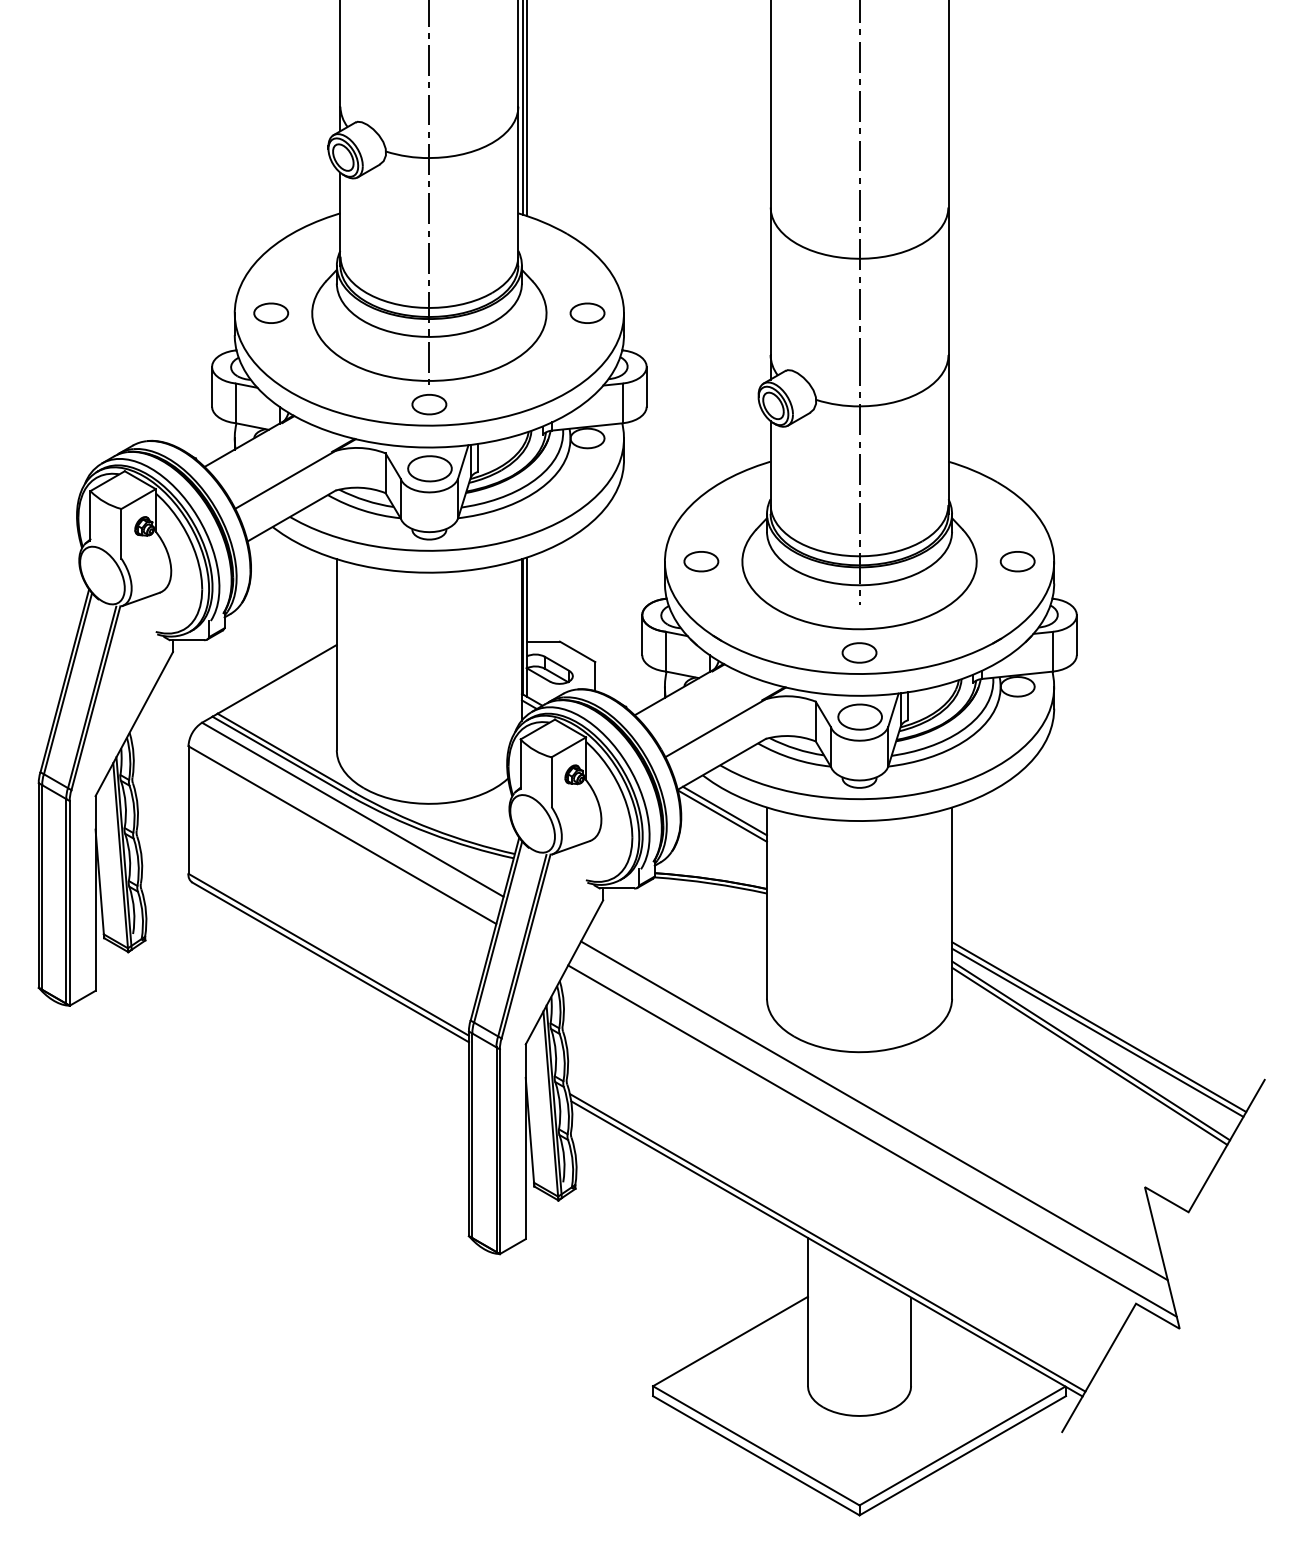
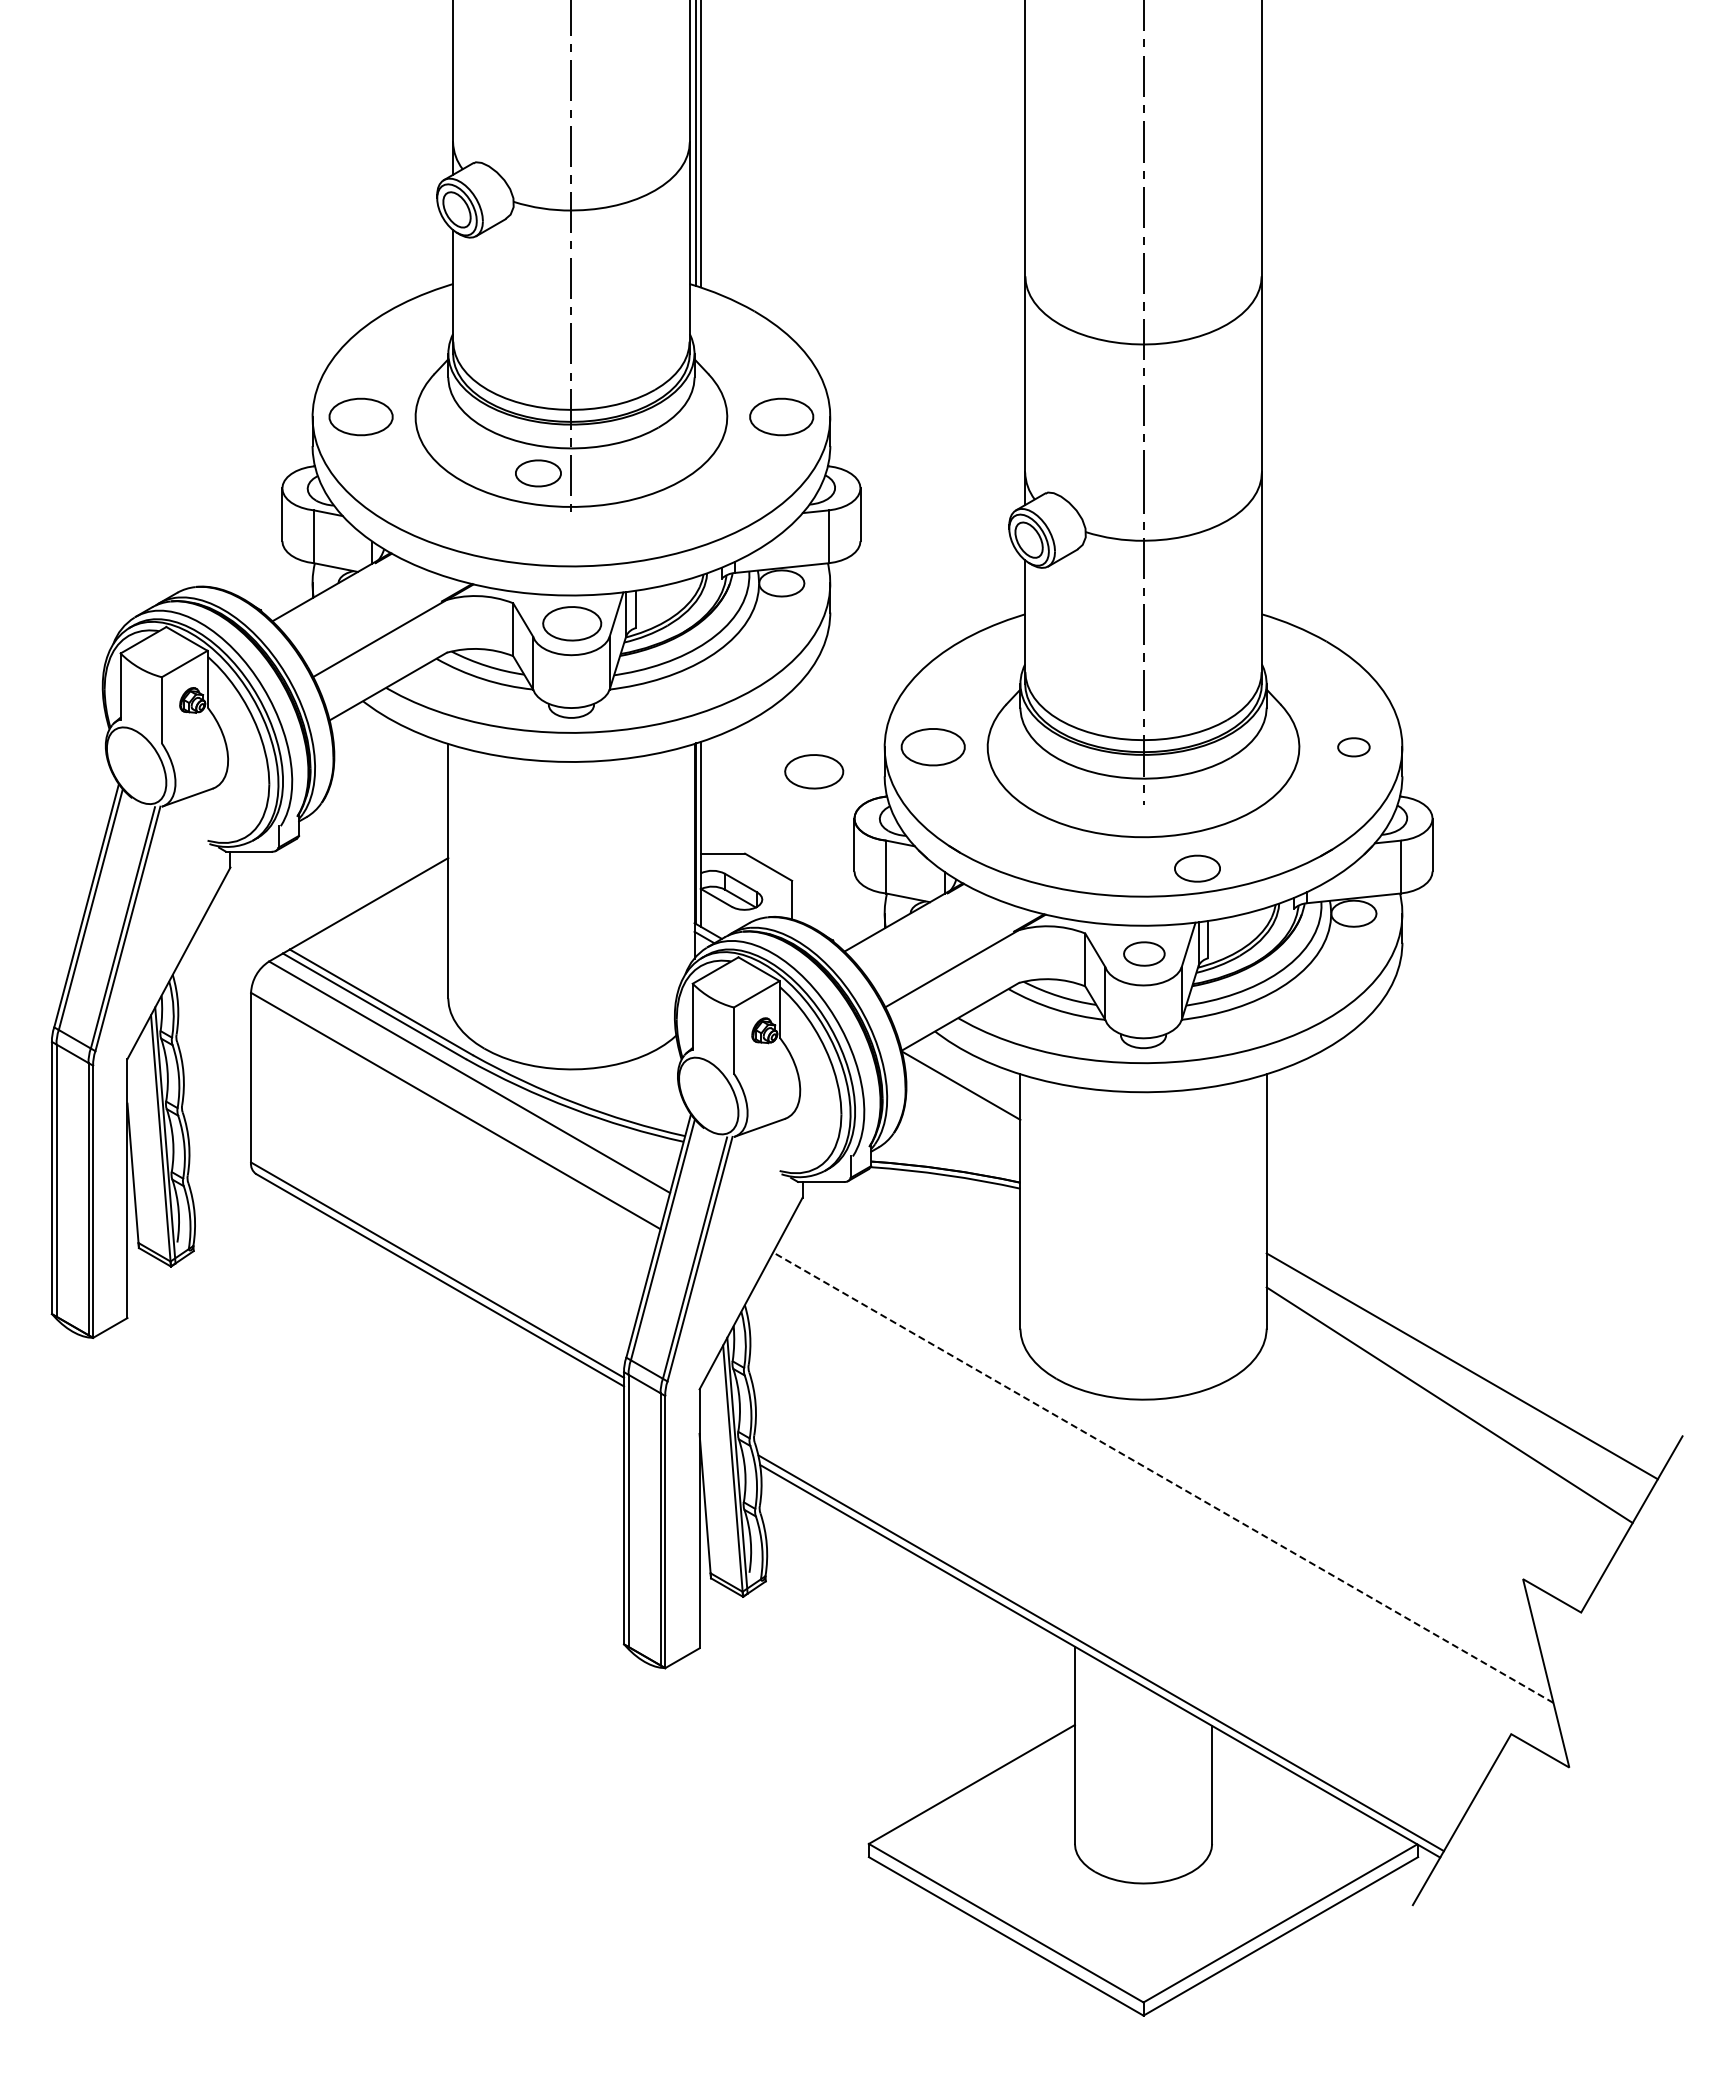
part: (270, 312) -> (360, 416), size x1.4
part: (587, 312) -> (781, 416), size x1.4
part: (429, 404) -> (538, 473), moved
part: (700, 561) -> (932, 747), size x1.4
part: (1017, 561) -> (1353, 747), size x0.7
part: (612, 579) -> (814, 771), added
part: (859, 652) -> (1197, 868), moved
part: (860, 716) -> (1144, 953), size x0.7
line: (724, 810) -> (964, 1078), removed
line: (1097, 1032) -> (1460, 1373), removed
line: (1091, 1050) -> (1451, 1397), removed
line: (874, 1110) -> (1163, 1477), solid -> dashed
line: (872, 1140) -> (1160, 1517), removed

